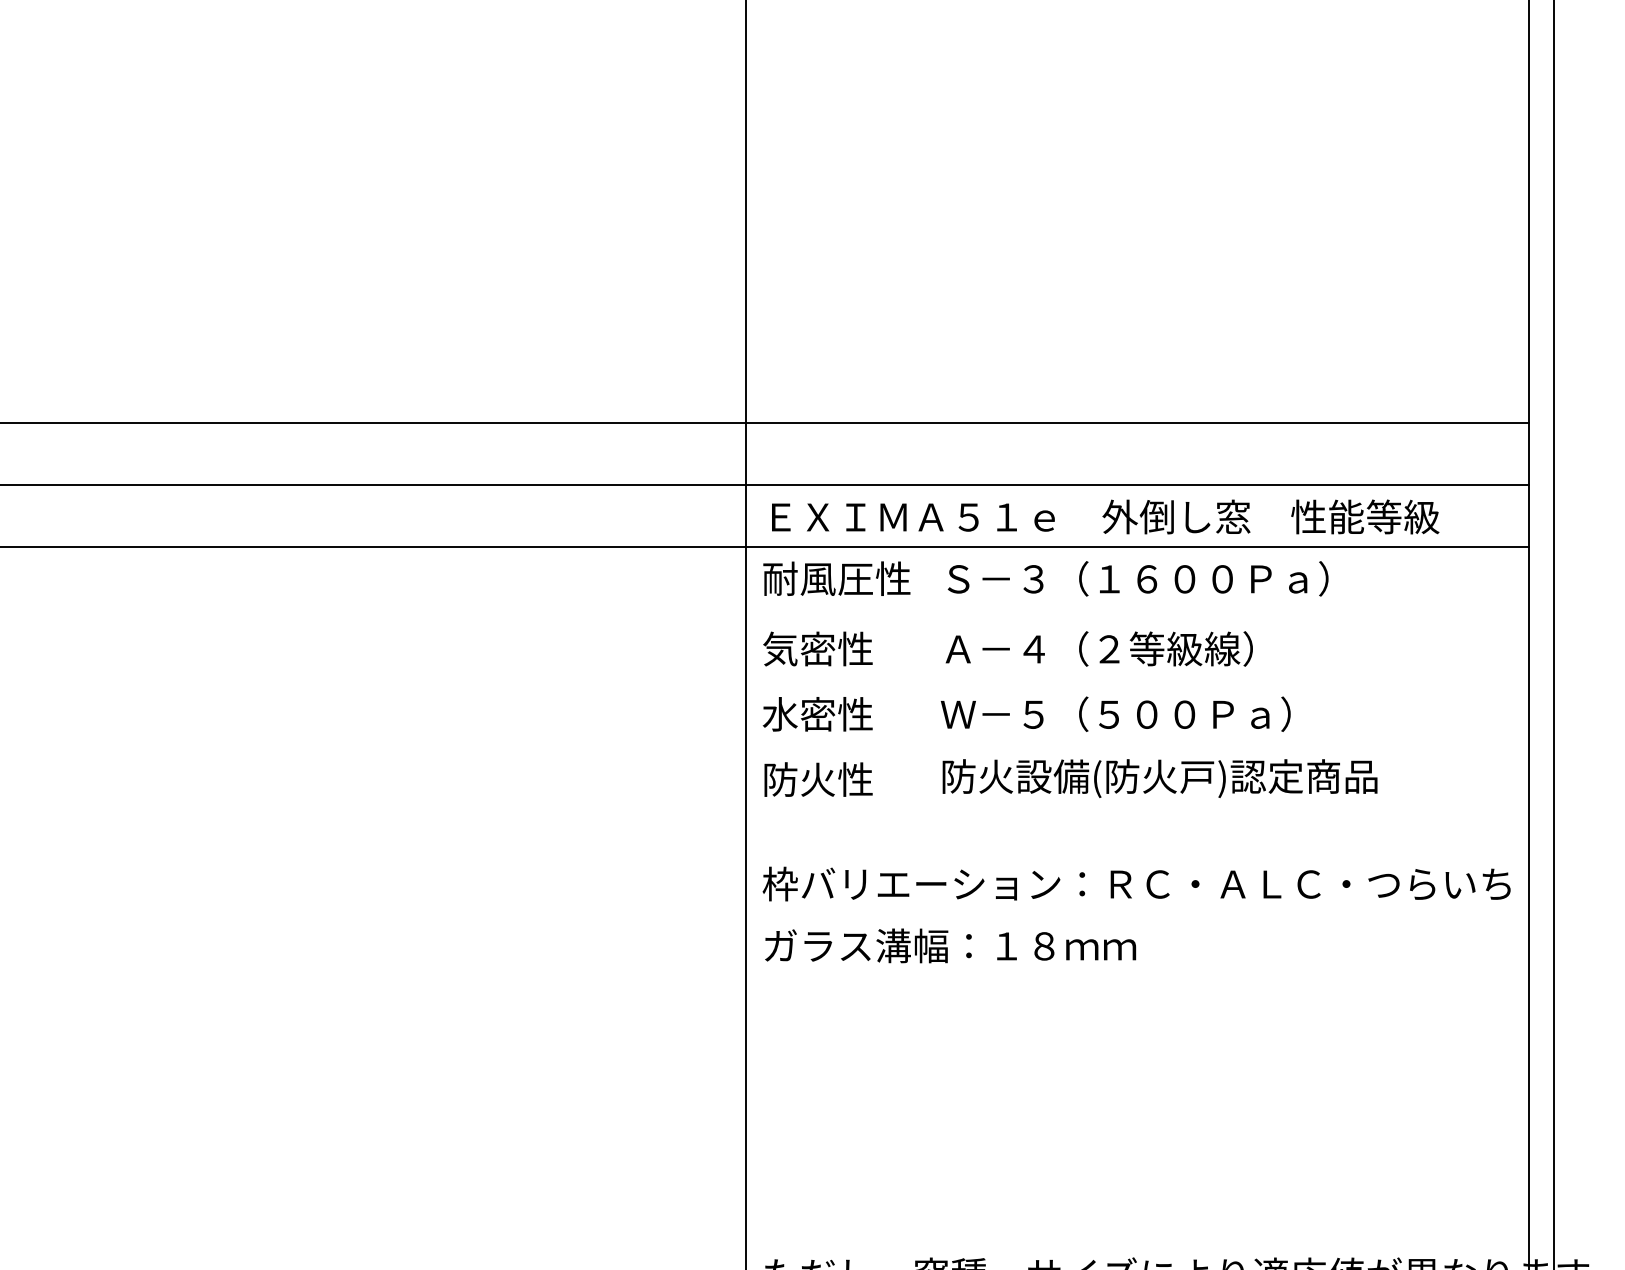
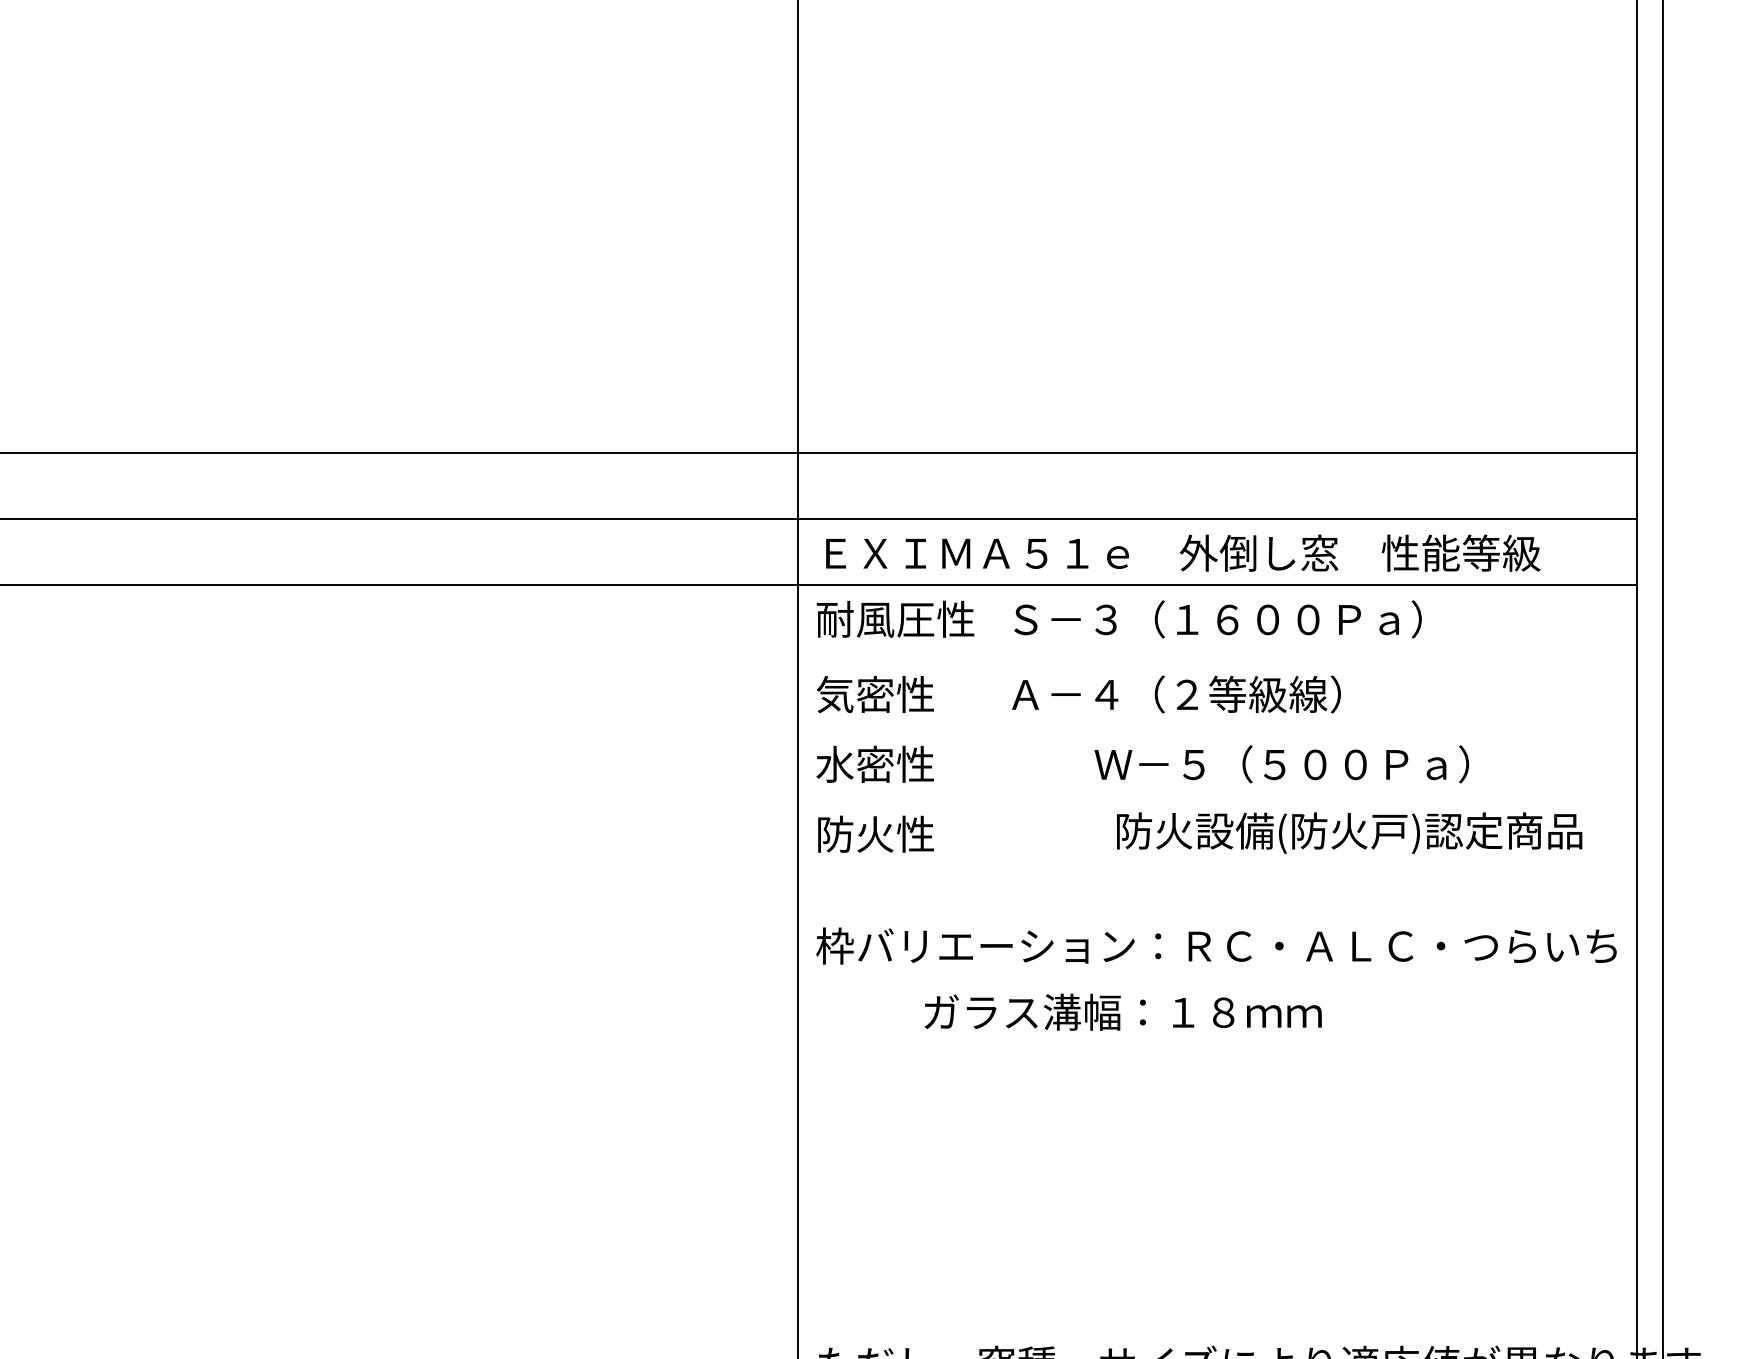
text: (1115, 713) -> (1281, 763), moved
text: (1159, 778) -> (1348, 833), moved
text: (950, 945) -> (1123, 1011), moved

